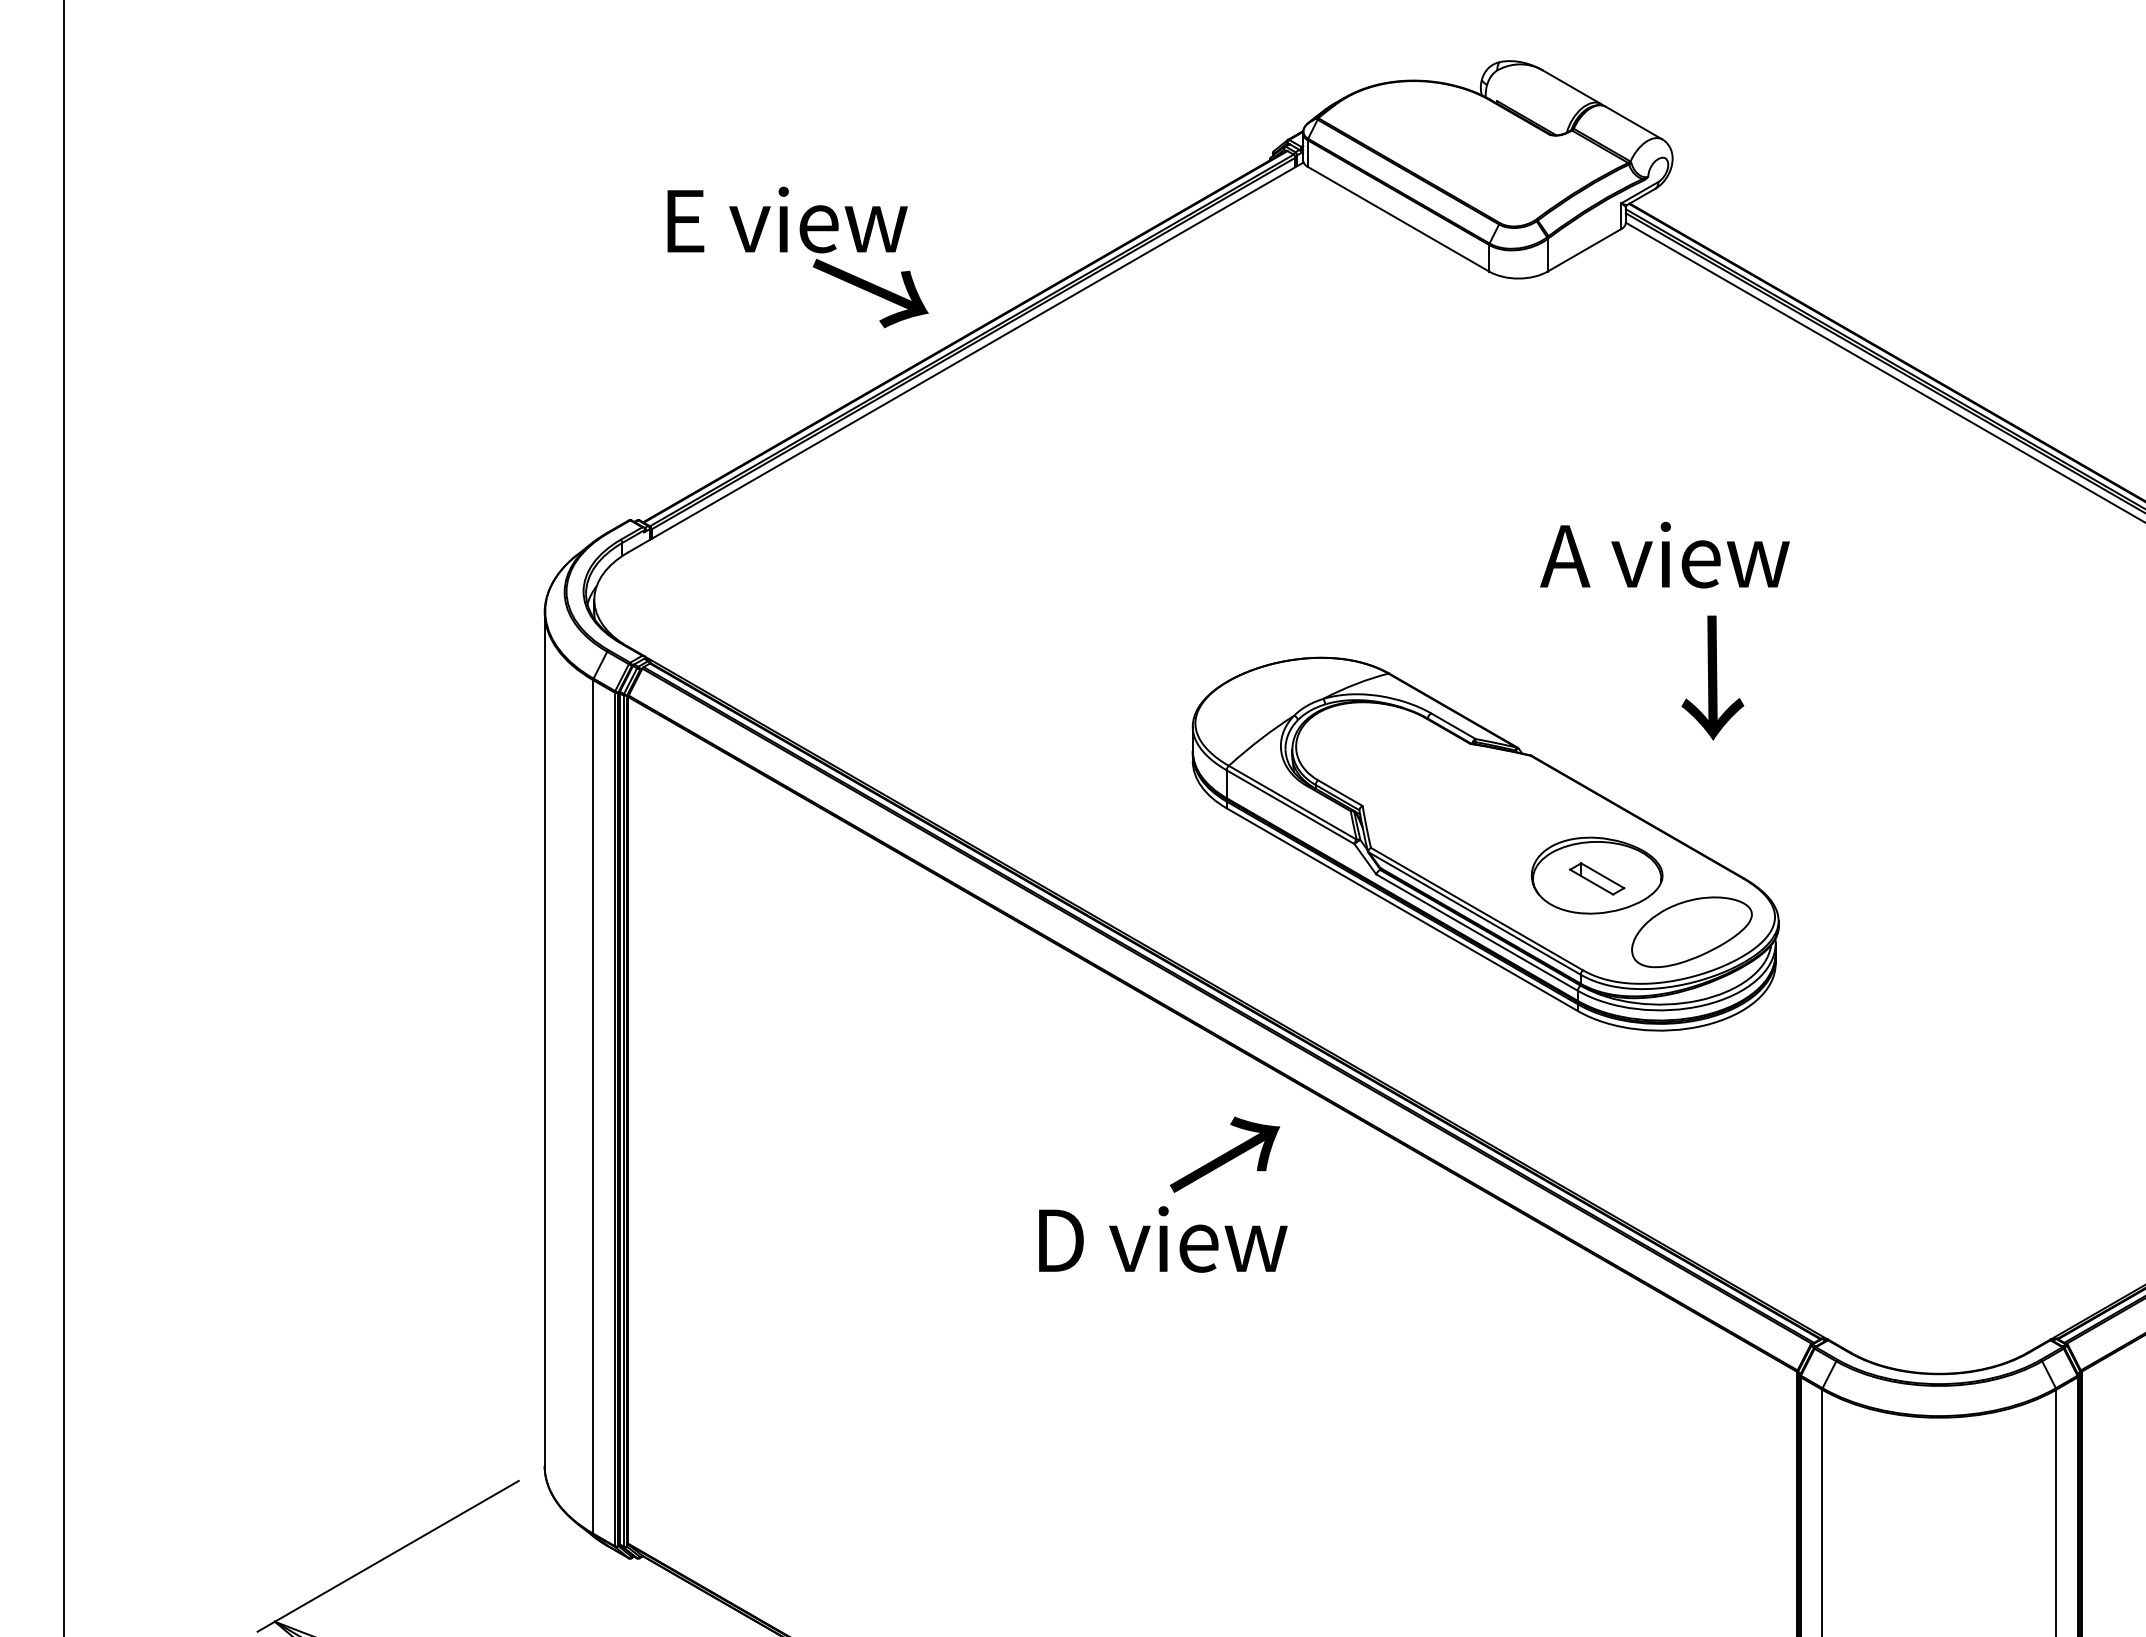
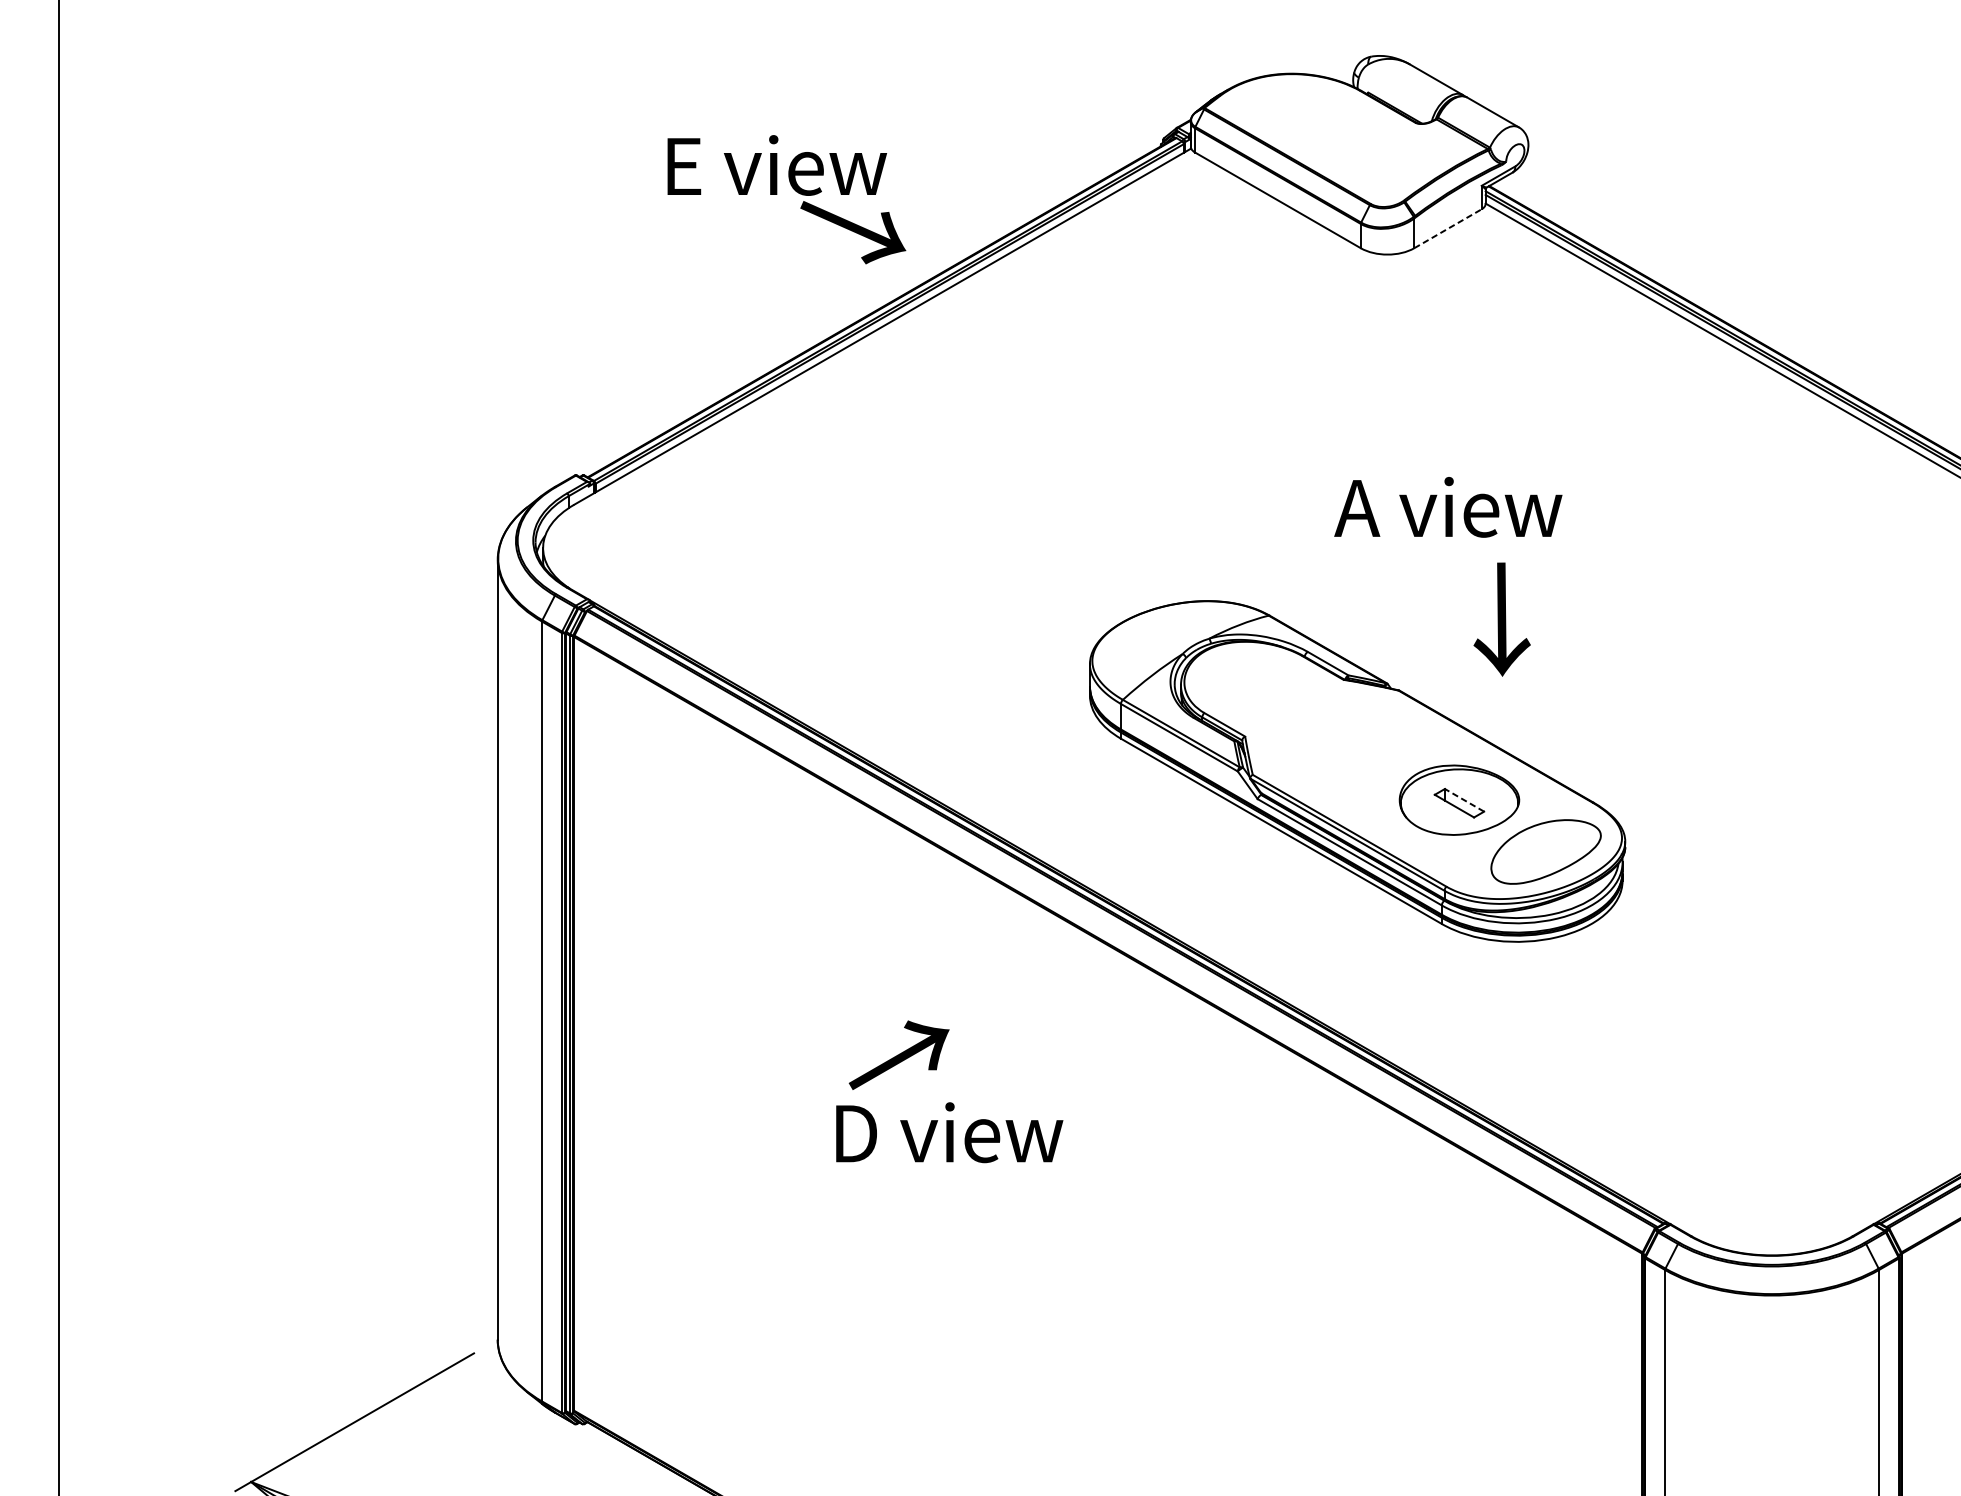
line: (1584, 250) -> (1447, 228), solid -> dashed
text: (797, 257) -> (786, 199), moved
text: (1664, 554) -> (1447, 506), moved
text: (1712, 677) -> (1501, 619), moved
line: (1602, 875) -> (1464, 800), solid -> dashed
text: (1224, 1154) -> (898, 1055), moved
text: (1163, 1239) -> (949, 1132), moved

